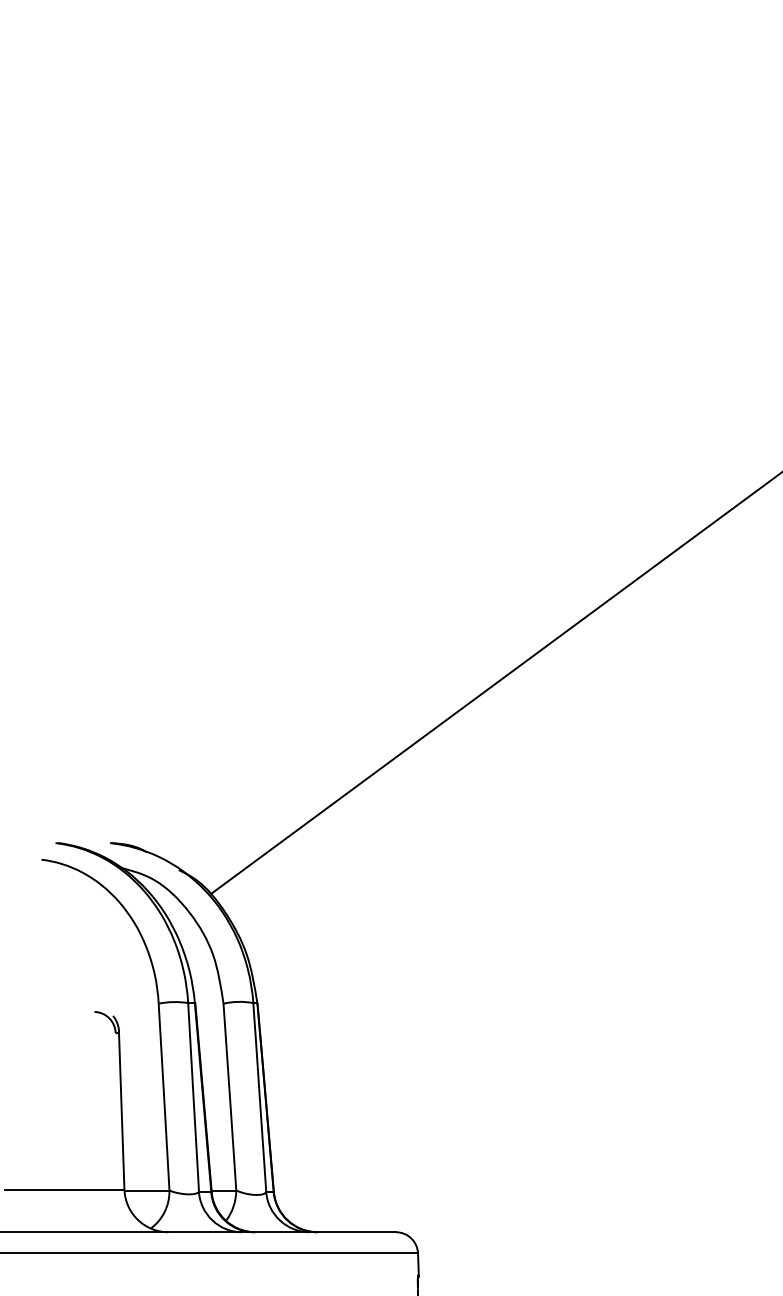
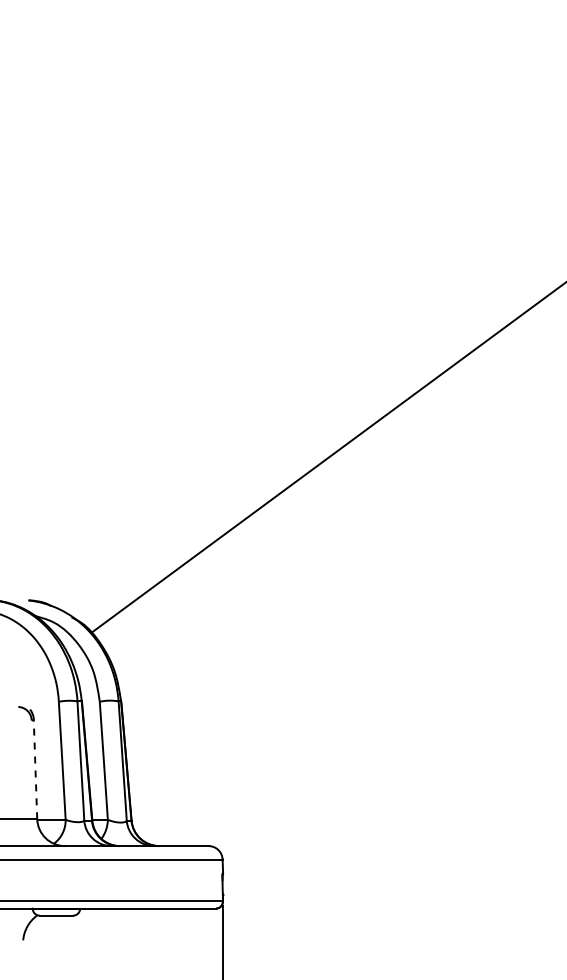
line: (121, 1109) -> (35, 768), solid -> dashed

